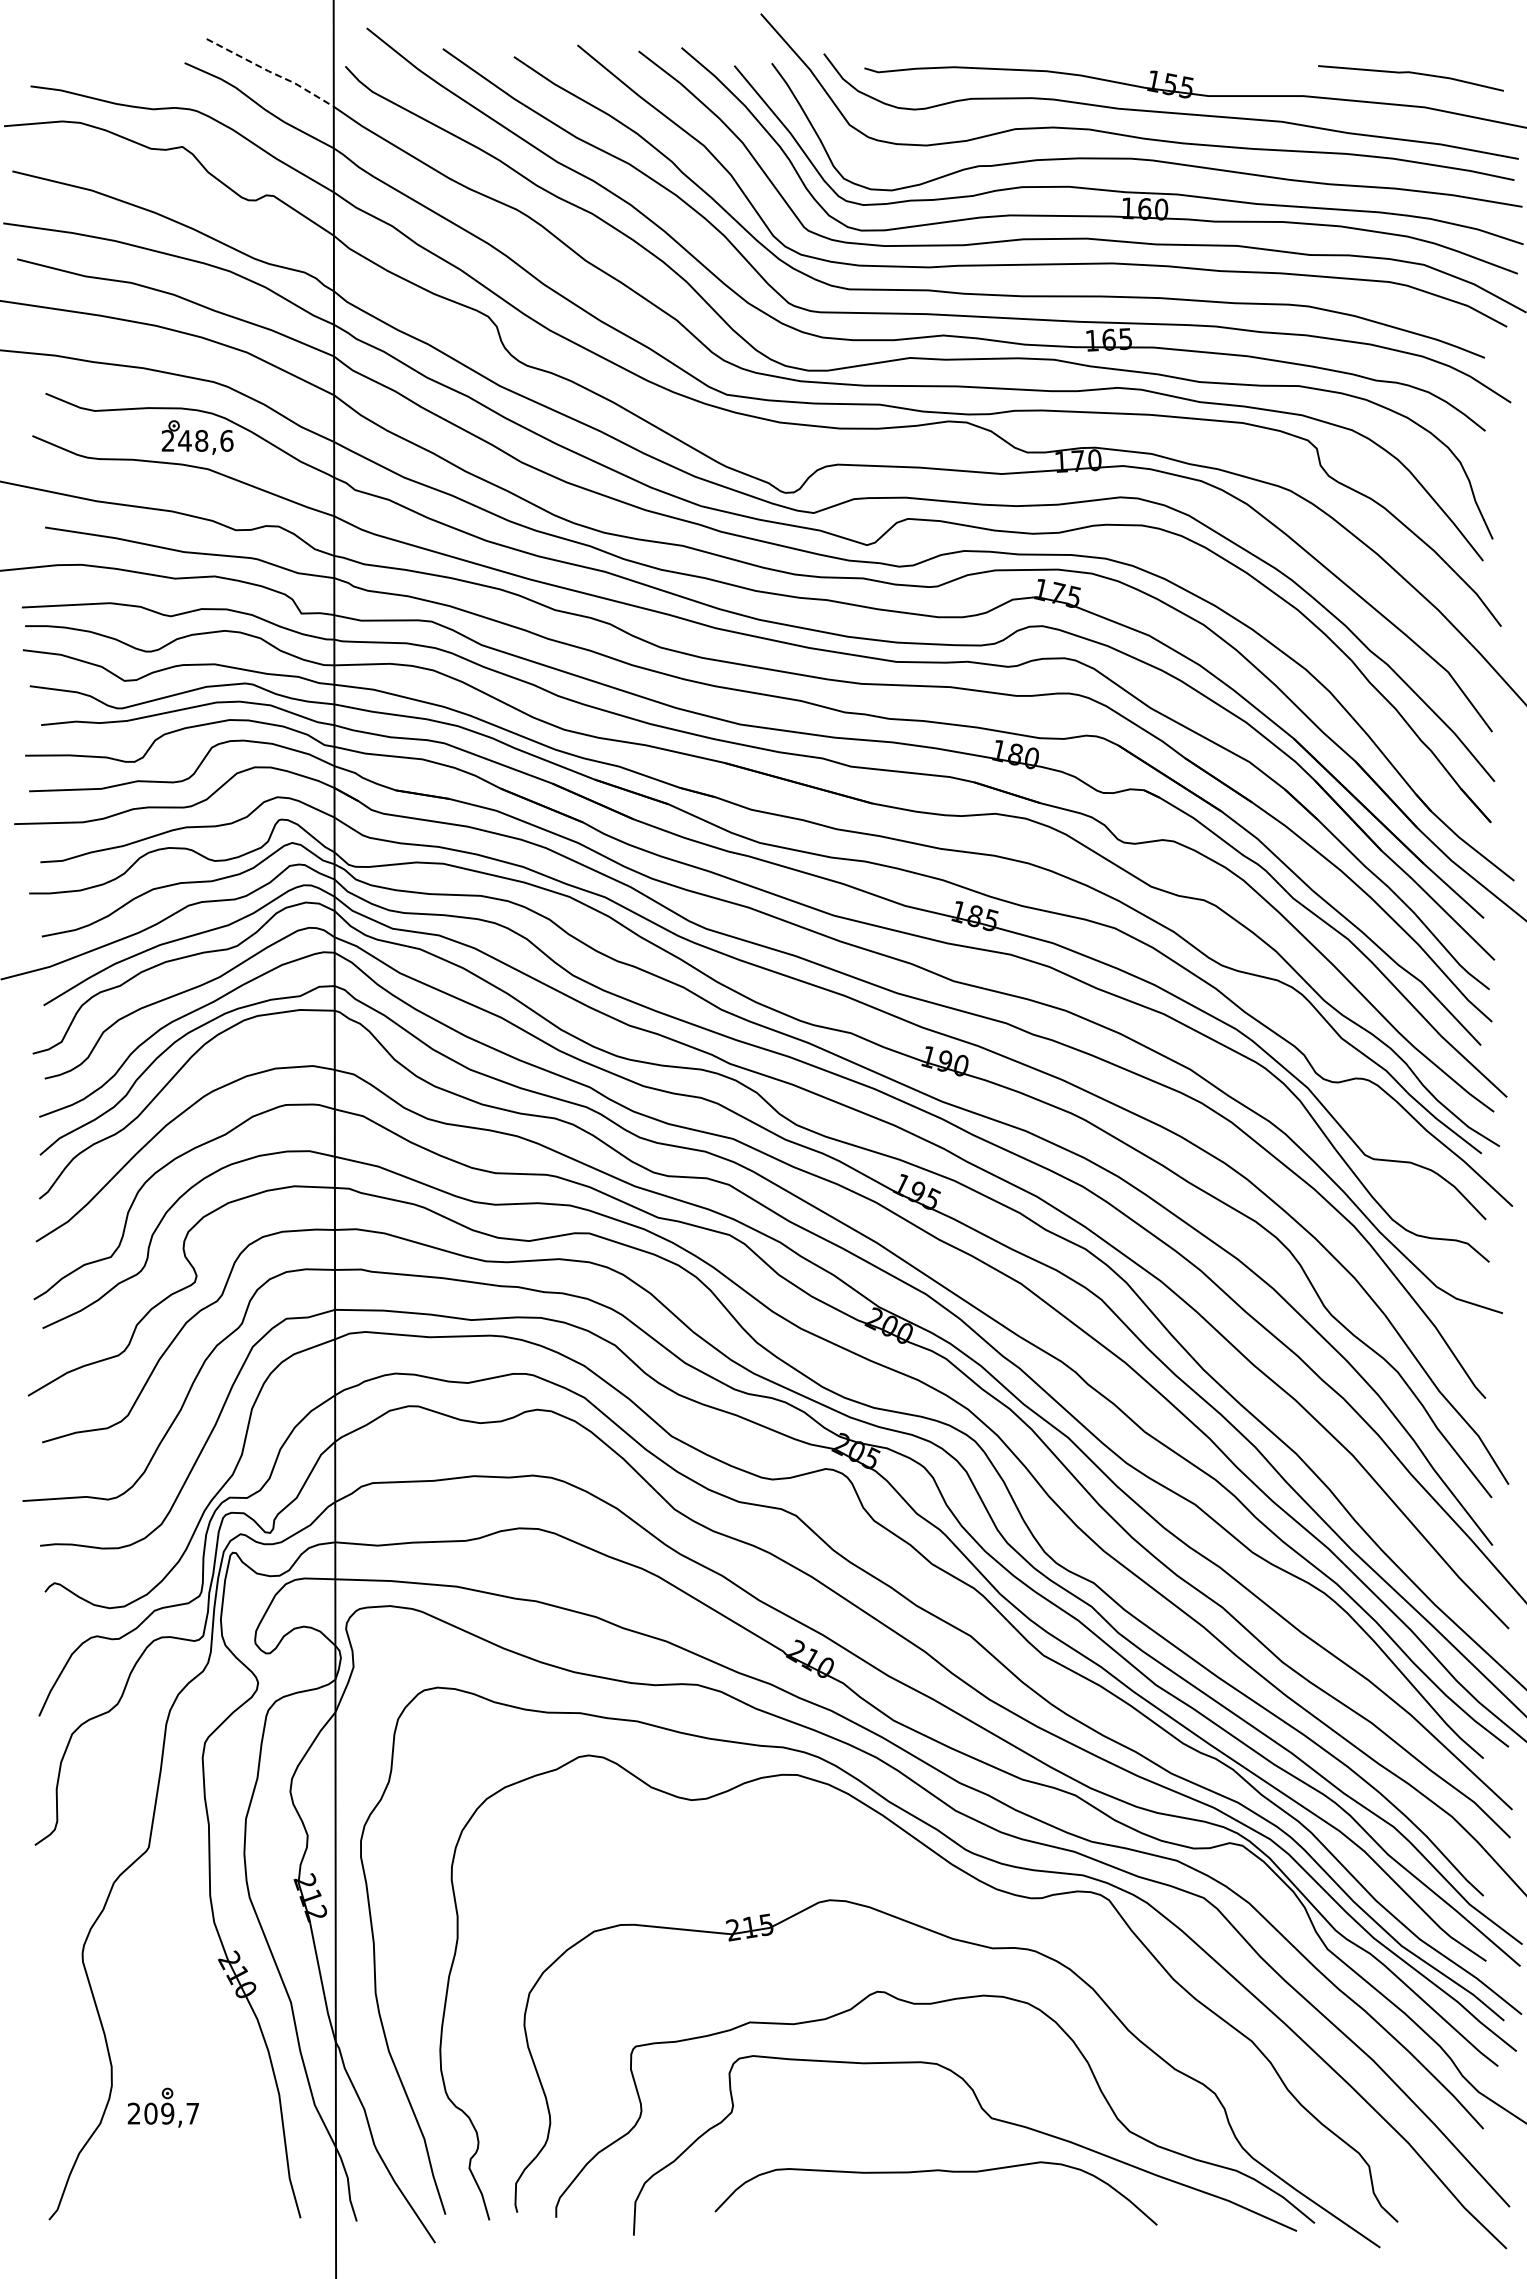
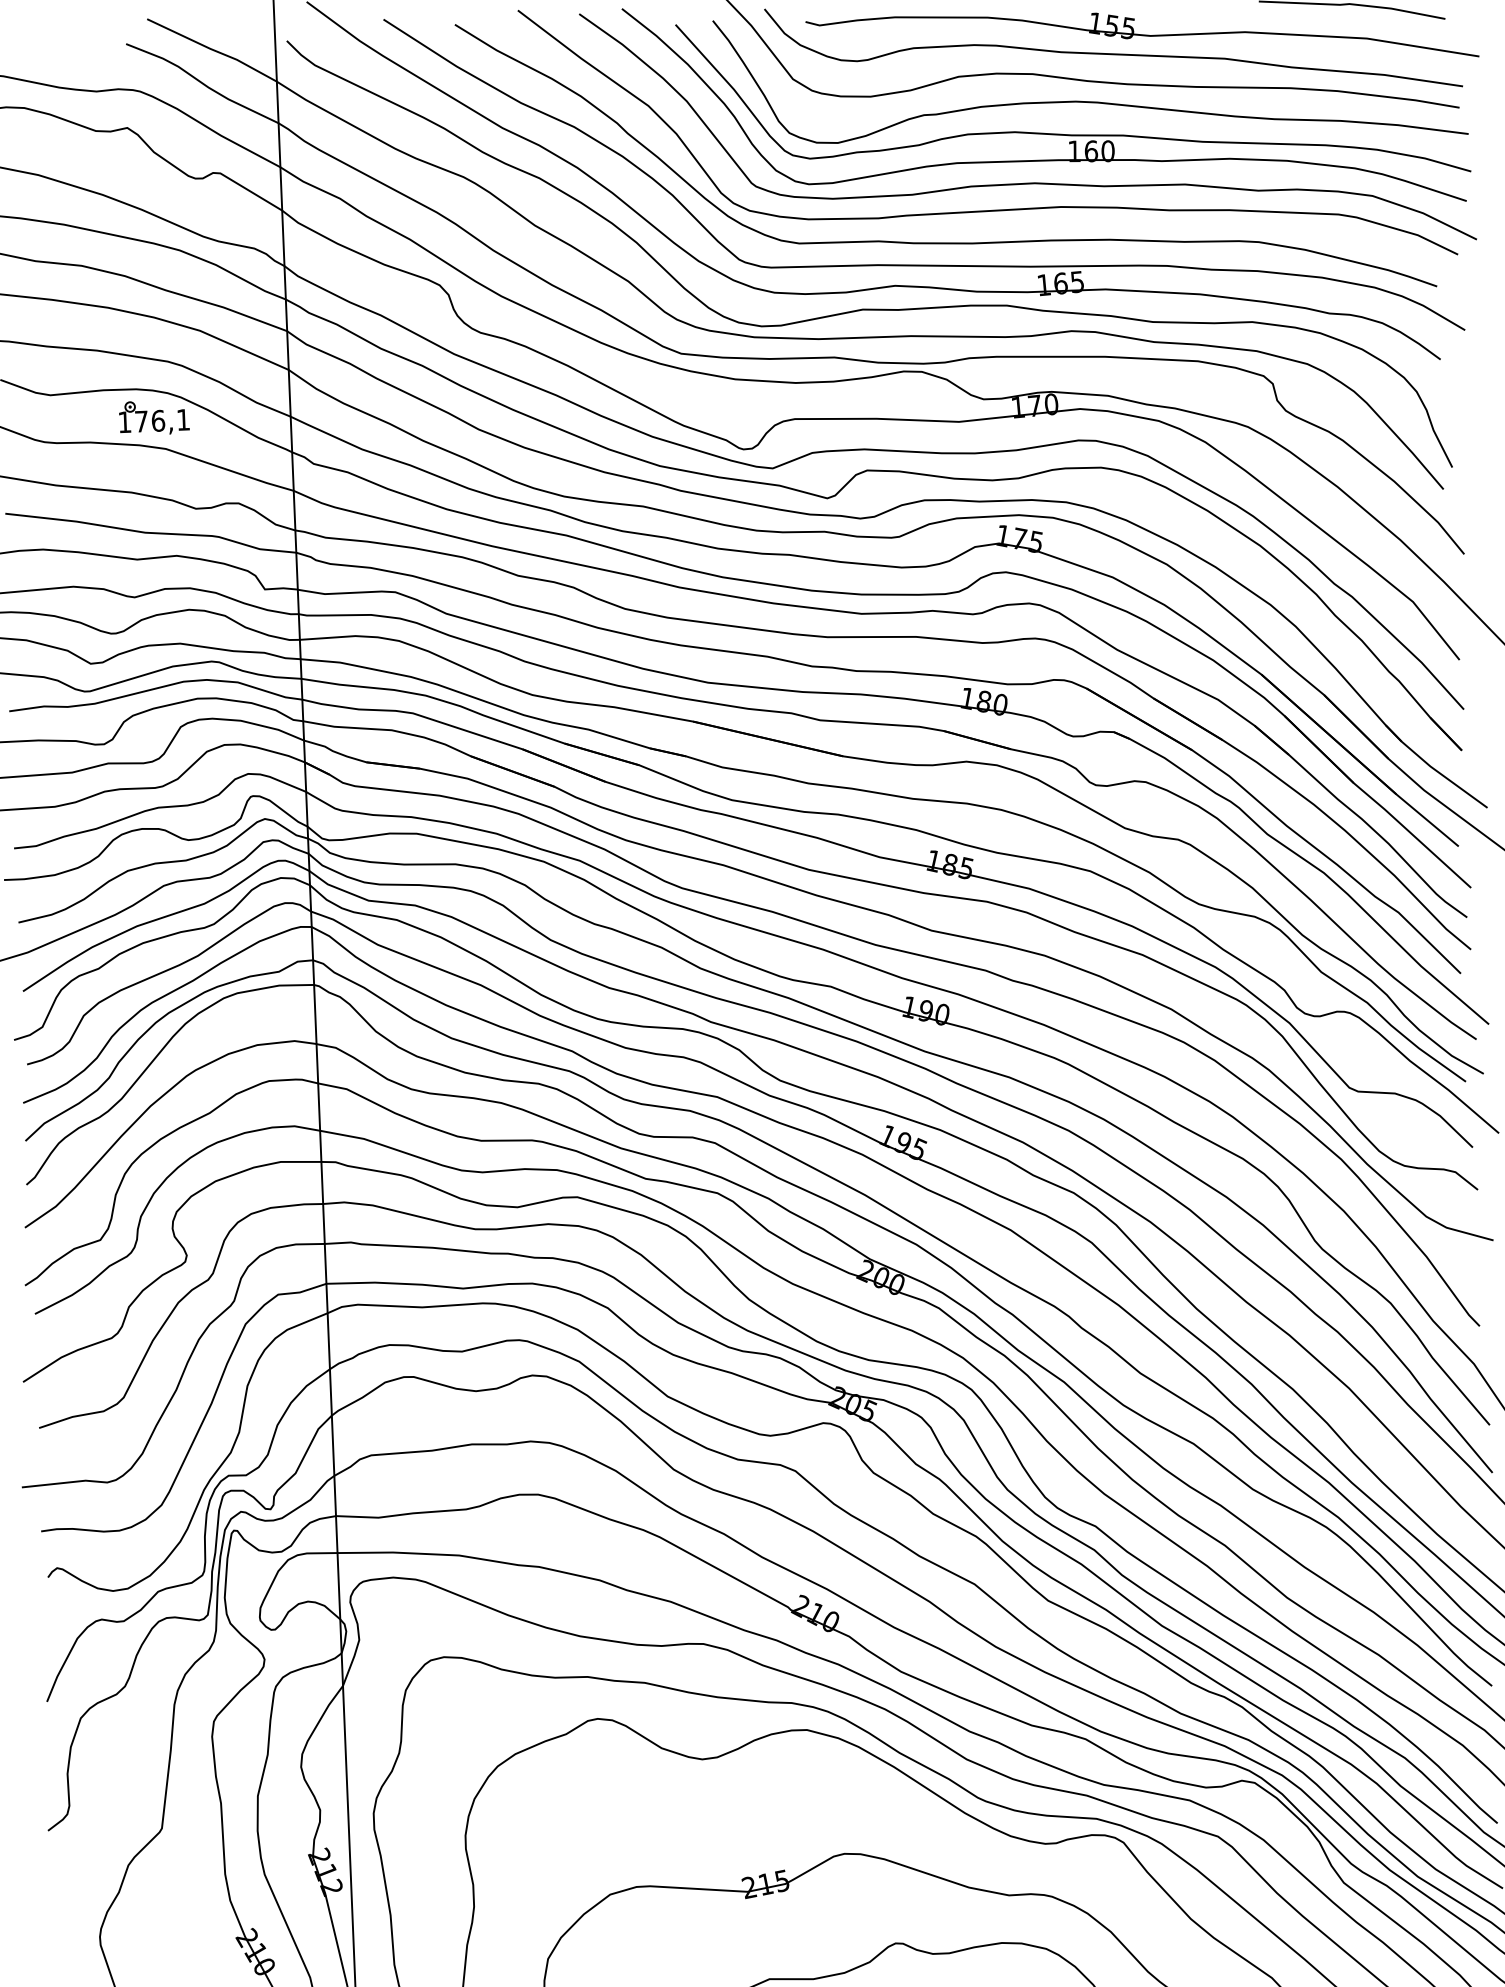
line: (271, 72) -> (213, 50), dashed -> solid
text: (197, 440) -> (154, 420), 248,6 -> 176,1

